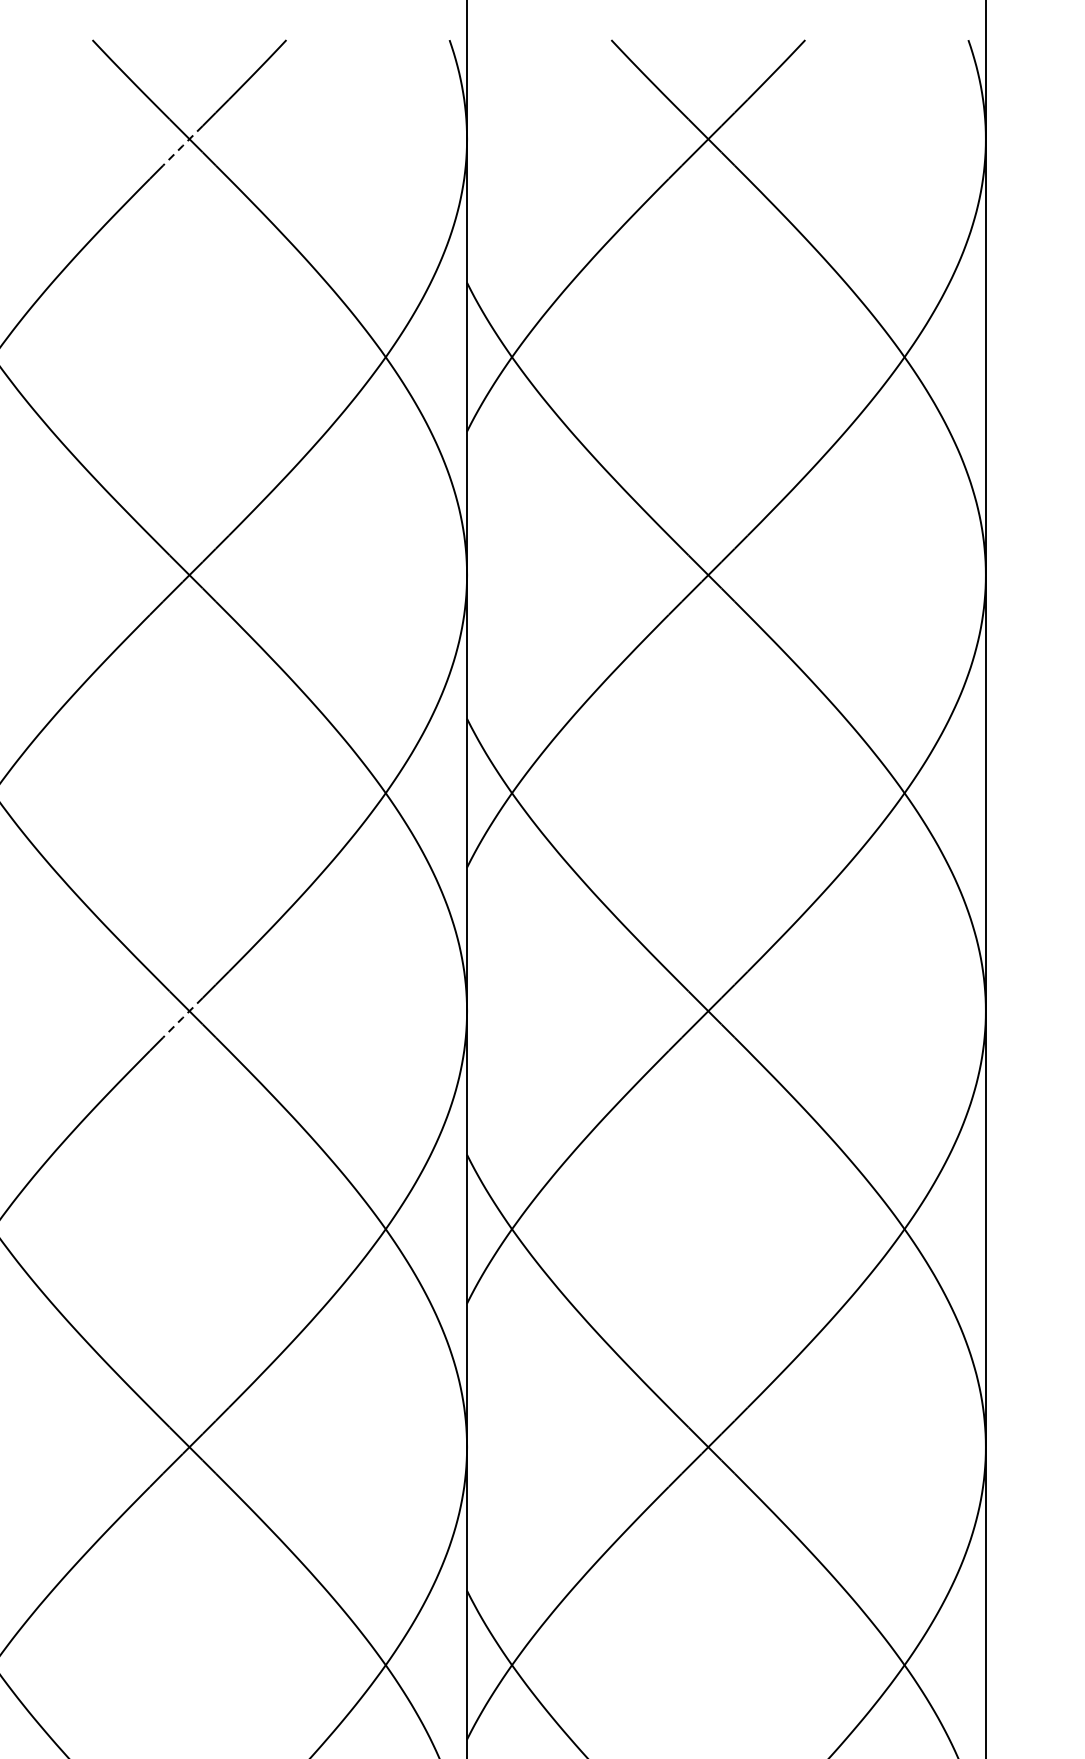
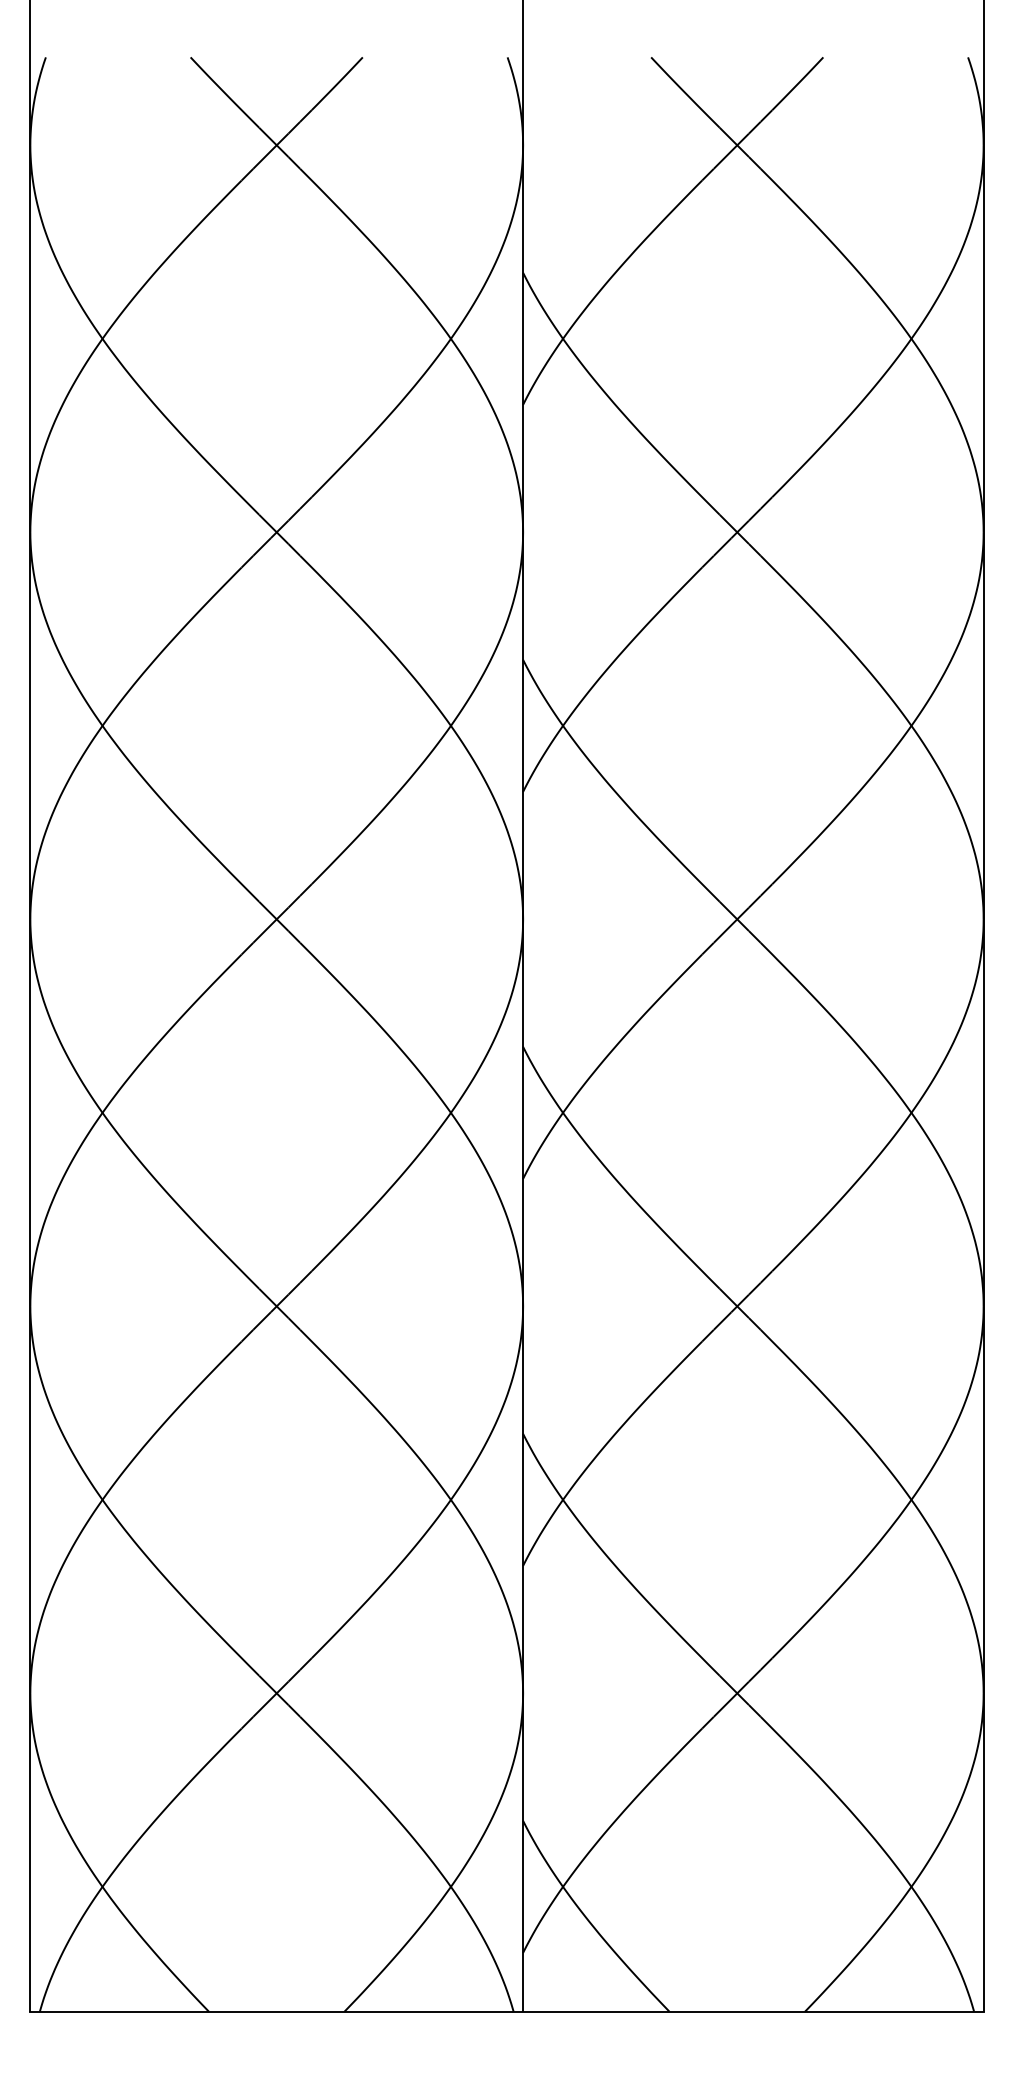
line: (182, 146) -> (270, 151), dashed -> solid
line: (182, 1018) -> (270, 925), dashed -> solid

